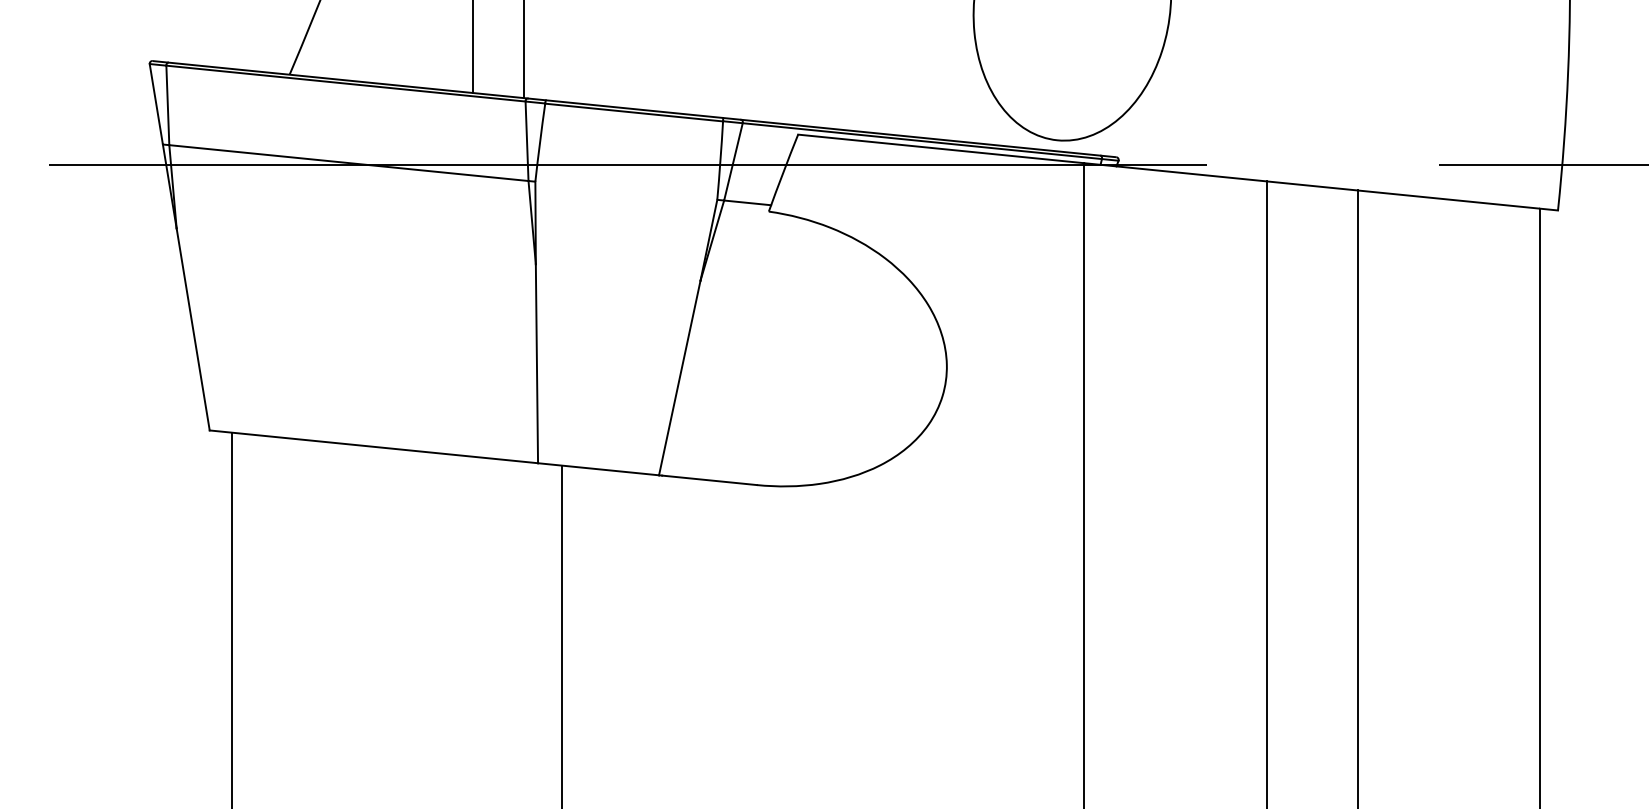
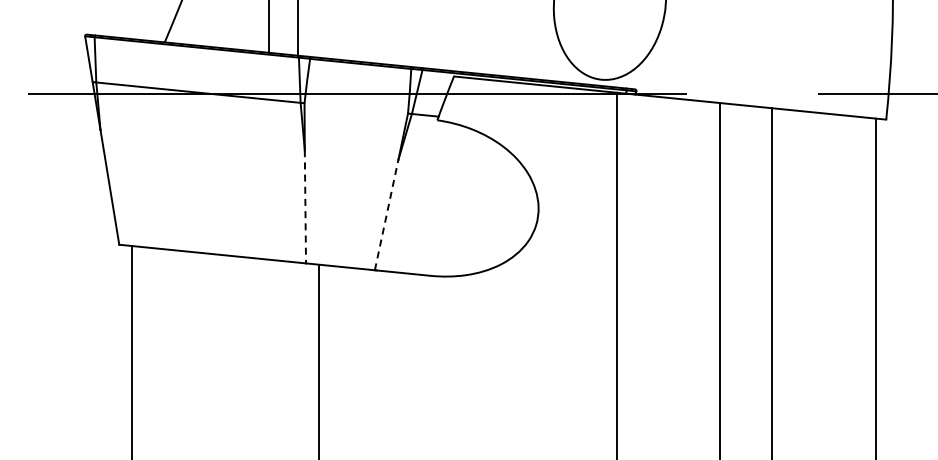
line: (537, 363) -> (305, 206), solid -> dashed
line: (679, 377) -> (386, 214), solid -> dashed

